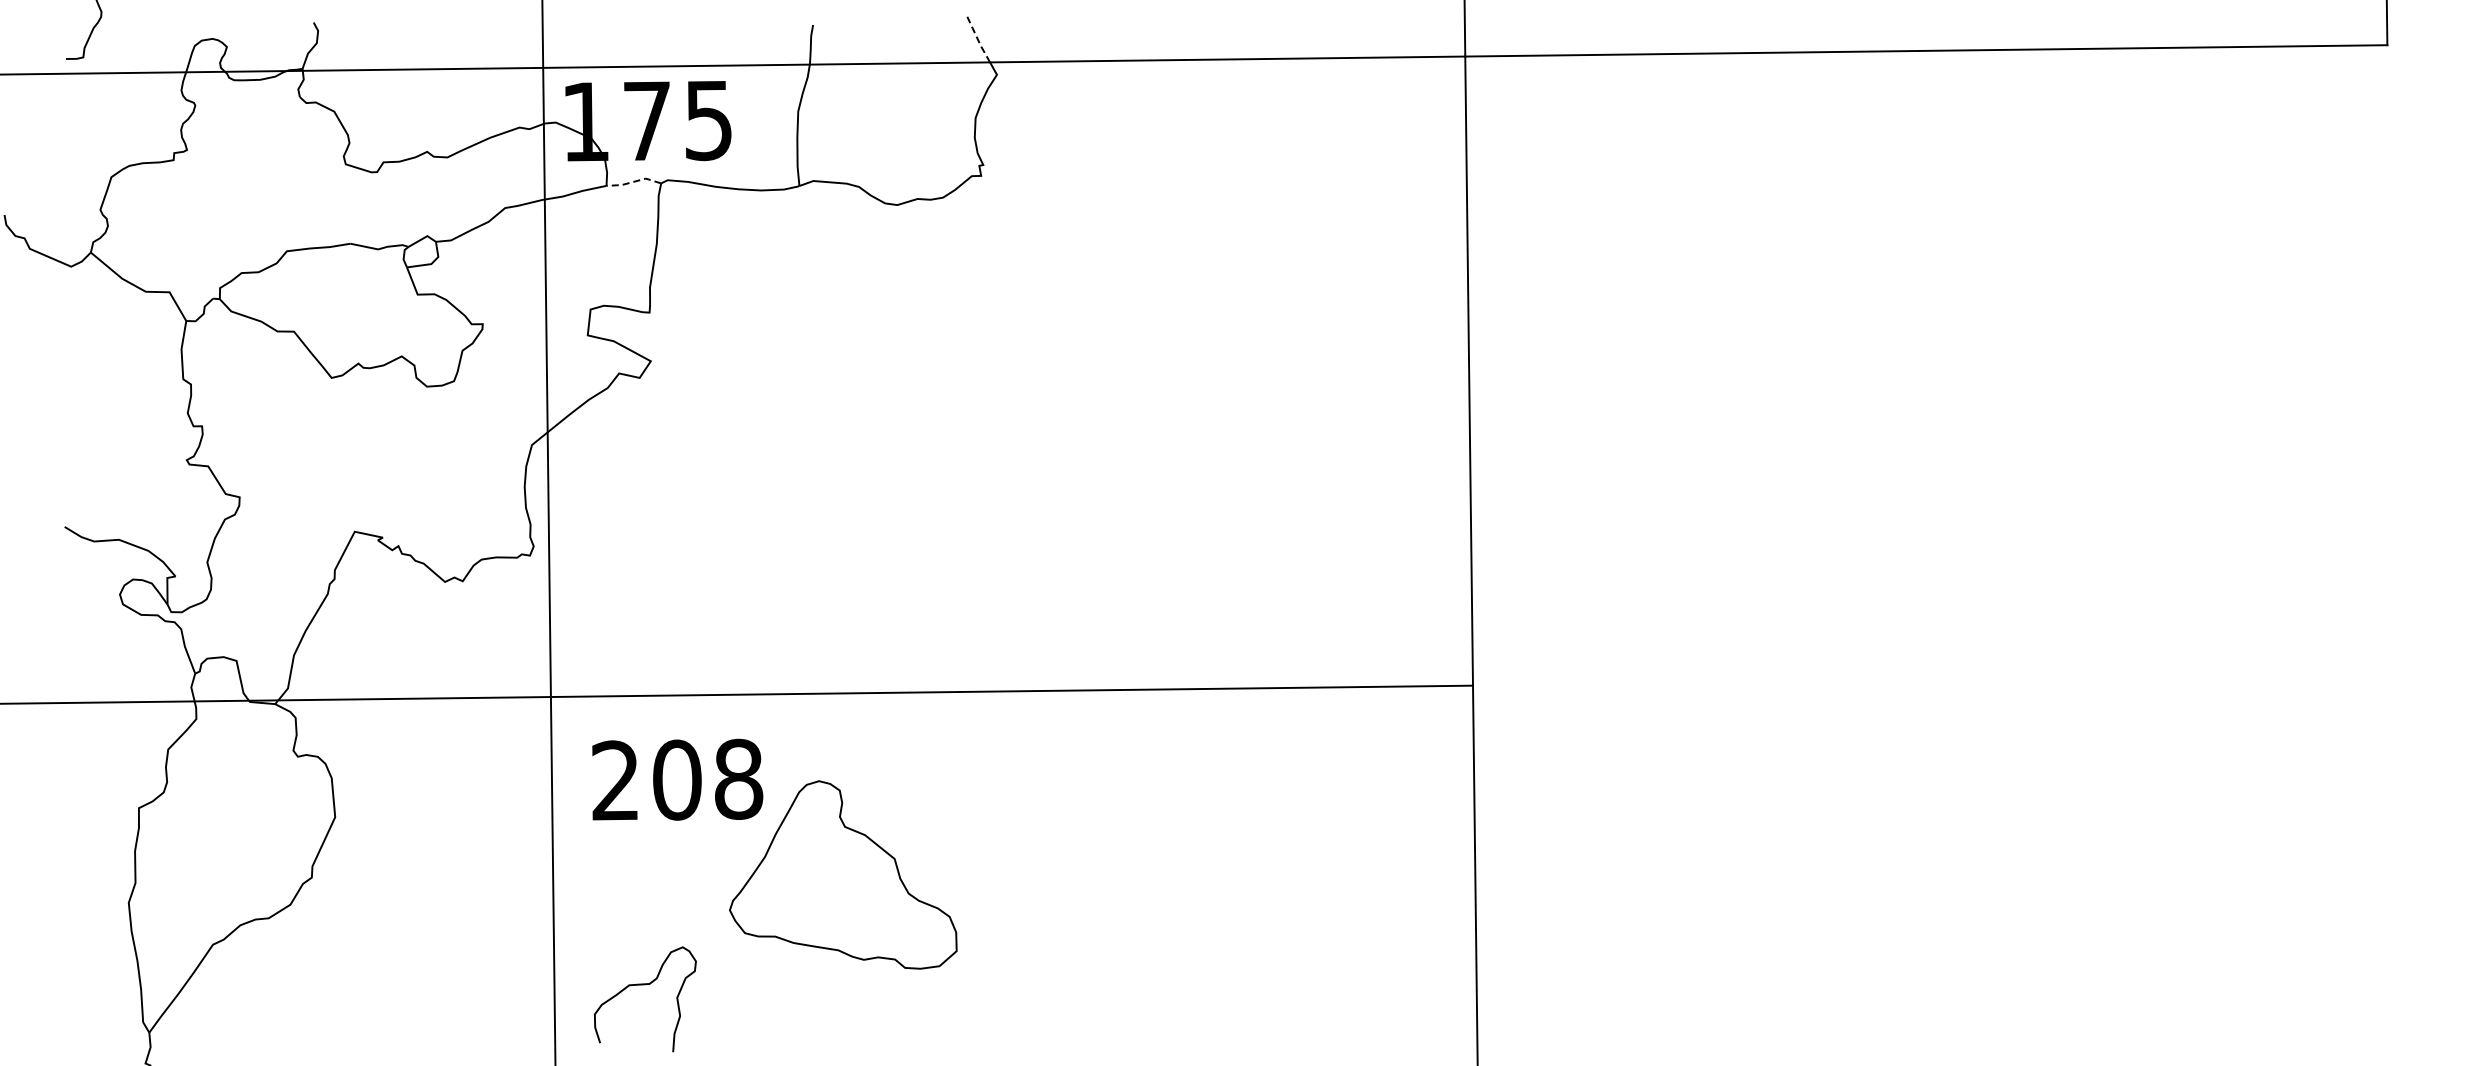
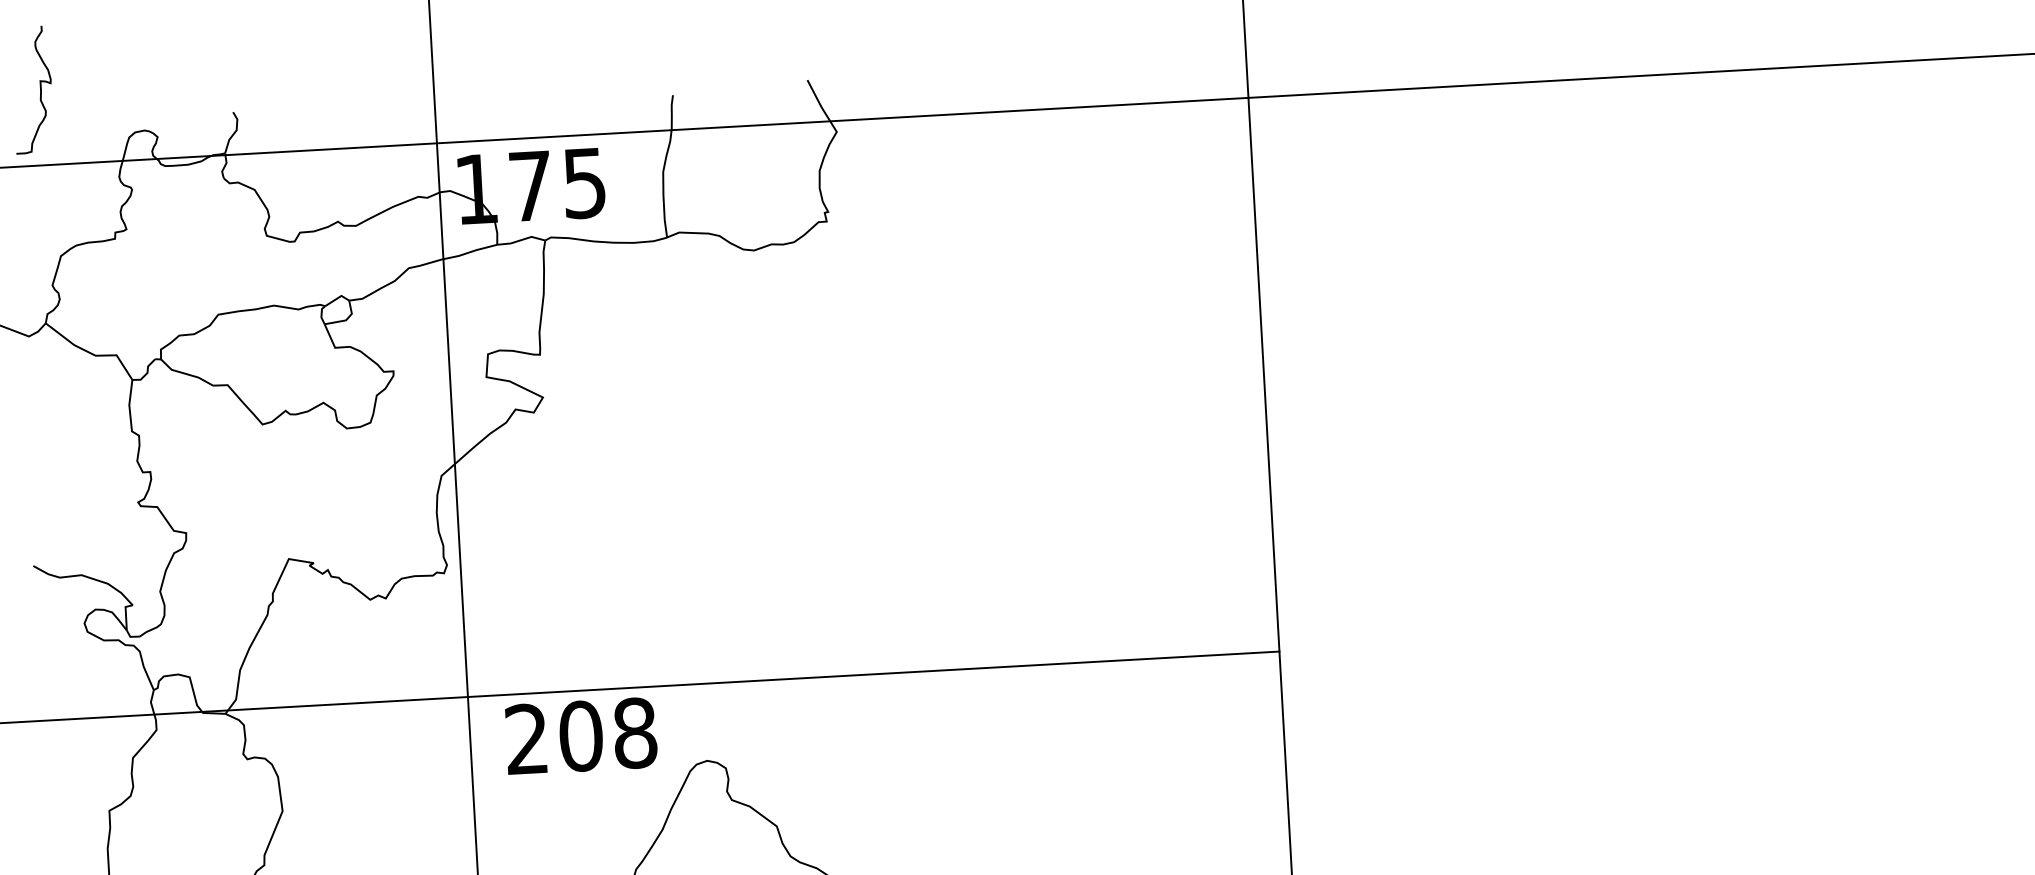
line: (977, 38) -> (818, 100), dashed -> solid
line: (634, 181) -> (521, 239), dashed -> solid
text: (677, 779) -> (581, 735), moved

